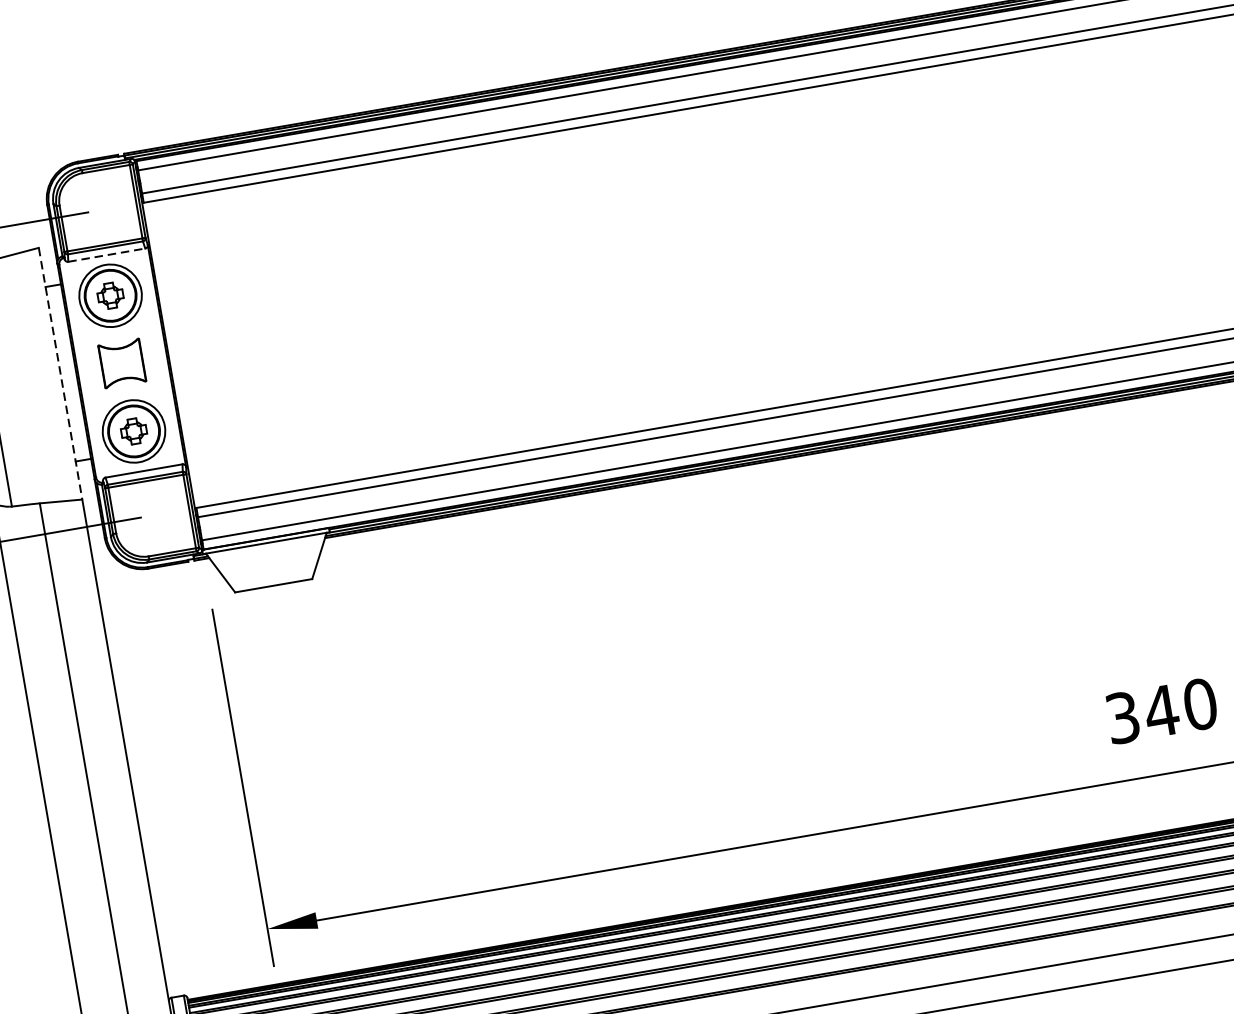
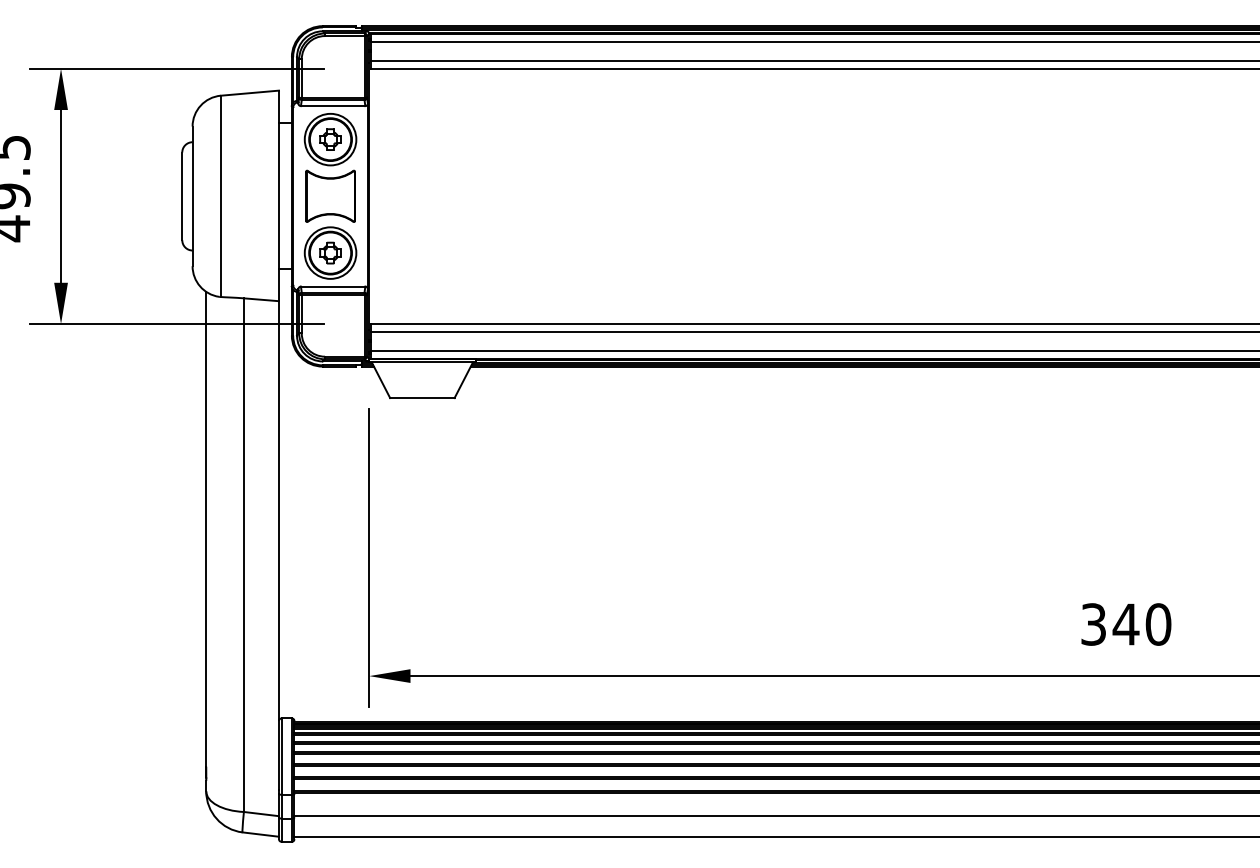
line: (107, 255) -> (333, 106), dashed -> solid
part: (122, 362) -> (330, 195), size x1.43
line: (60, 374) -> (278, 196), dashed -> solid

